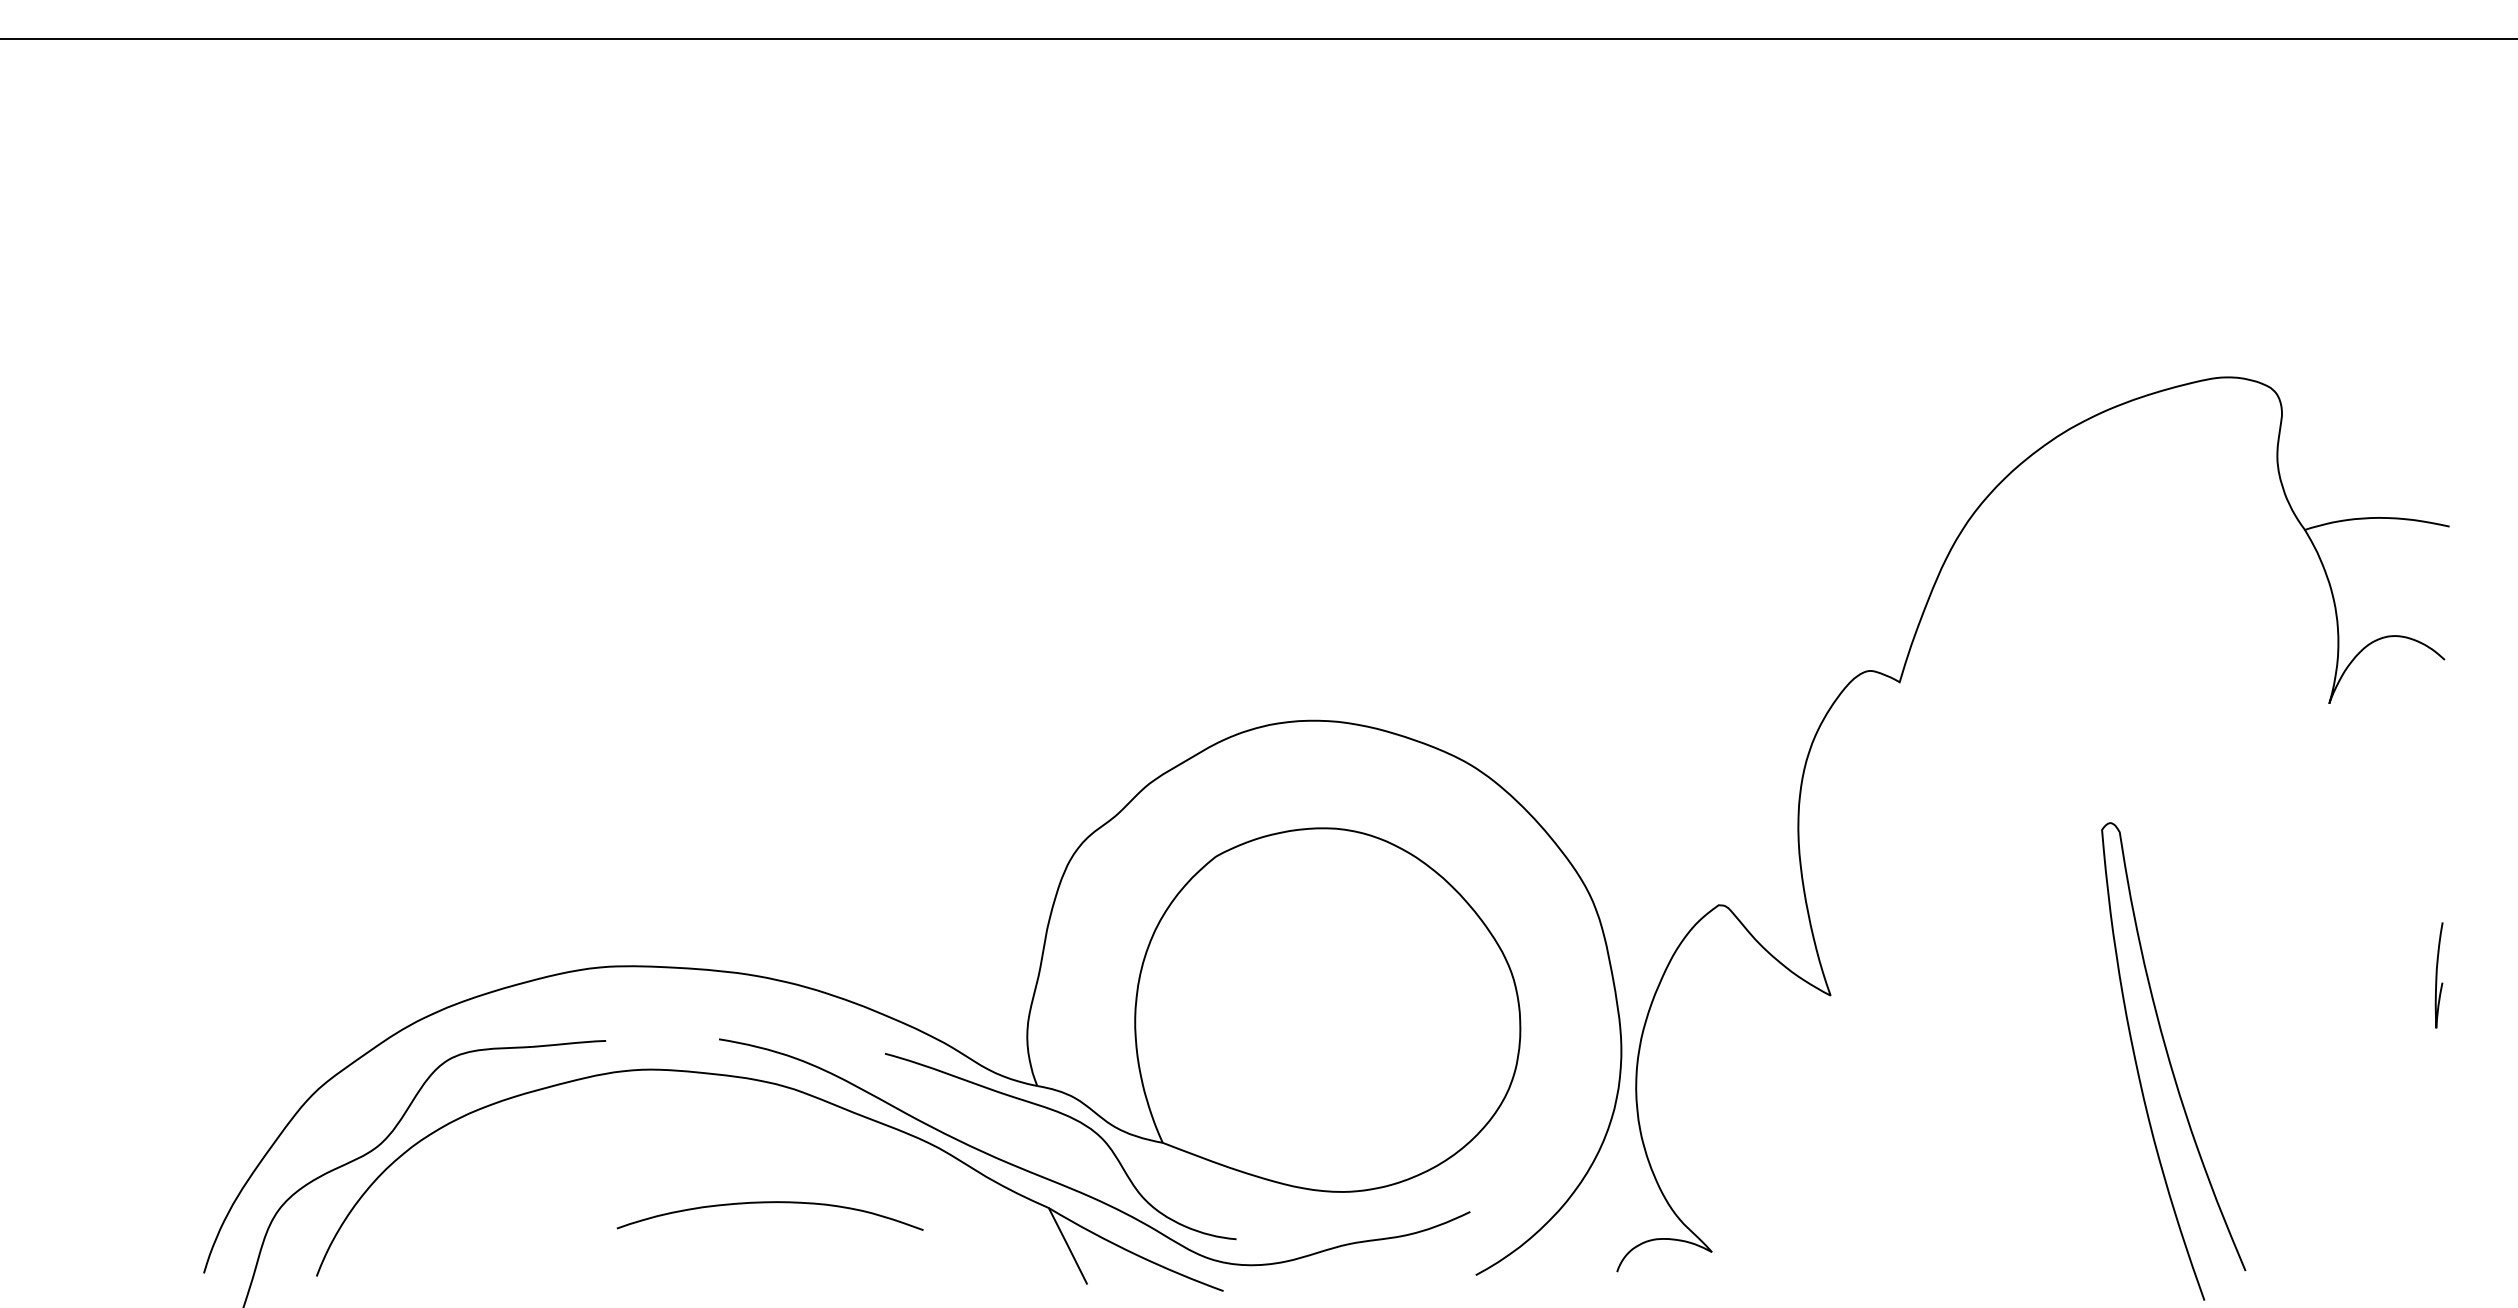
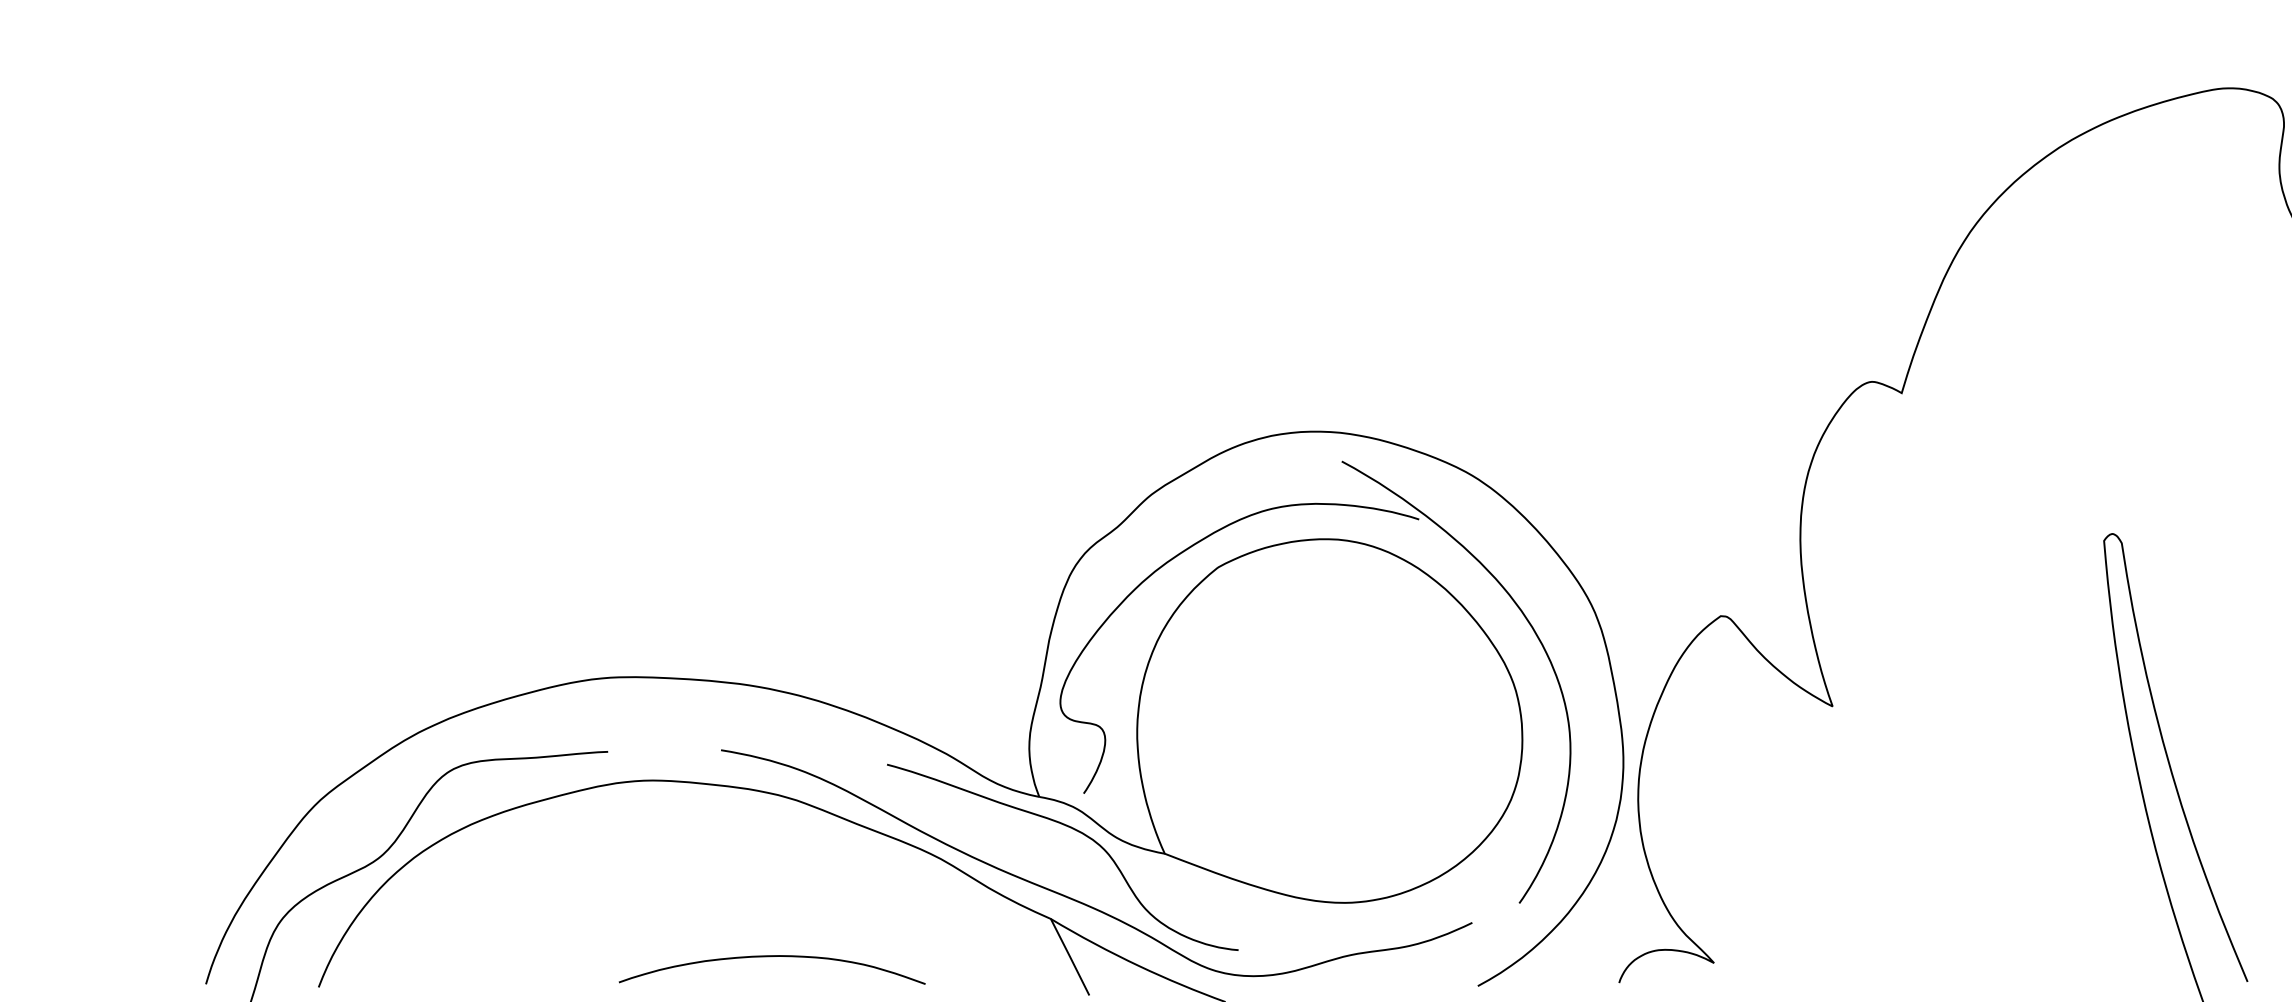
part: (1307, 794) -> (1309, 505), added
curve: (769, 1203) -> (771, 957), moved

